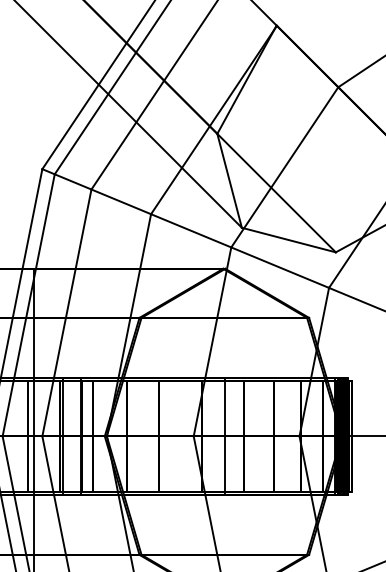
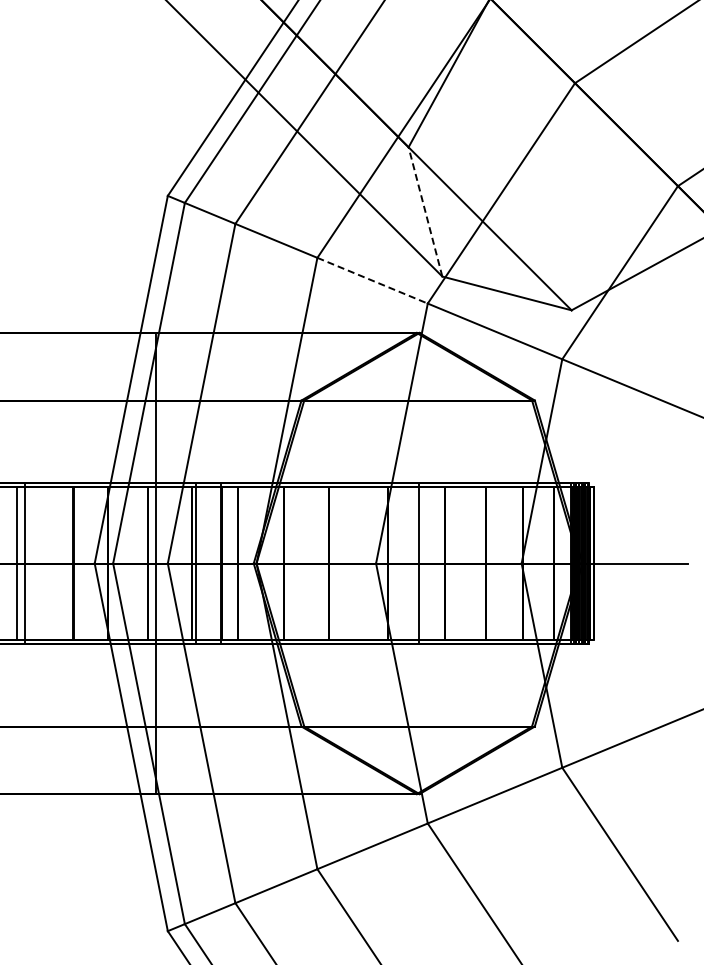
line: (229, 180) -> (425, 211), solid -> dashed
line: (191, 230) -> (372, 280), solid -> dashed

